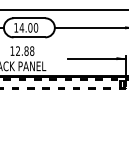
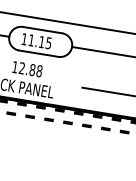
text: (28, 27) -> (39, 41), 14.00 -> 11.15

